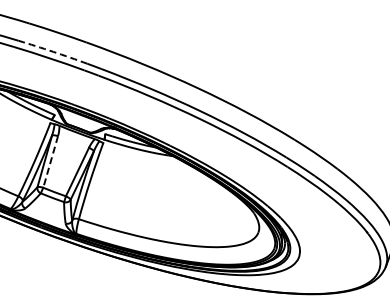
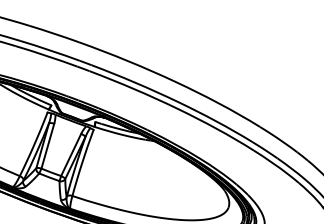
arc: (53, 51) -> (50, 50), dashed -> solid
line: (50, 161) -> (47, 145), dashed -> solid

